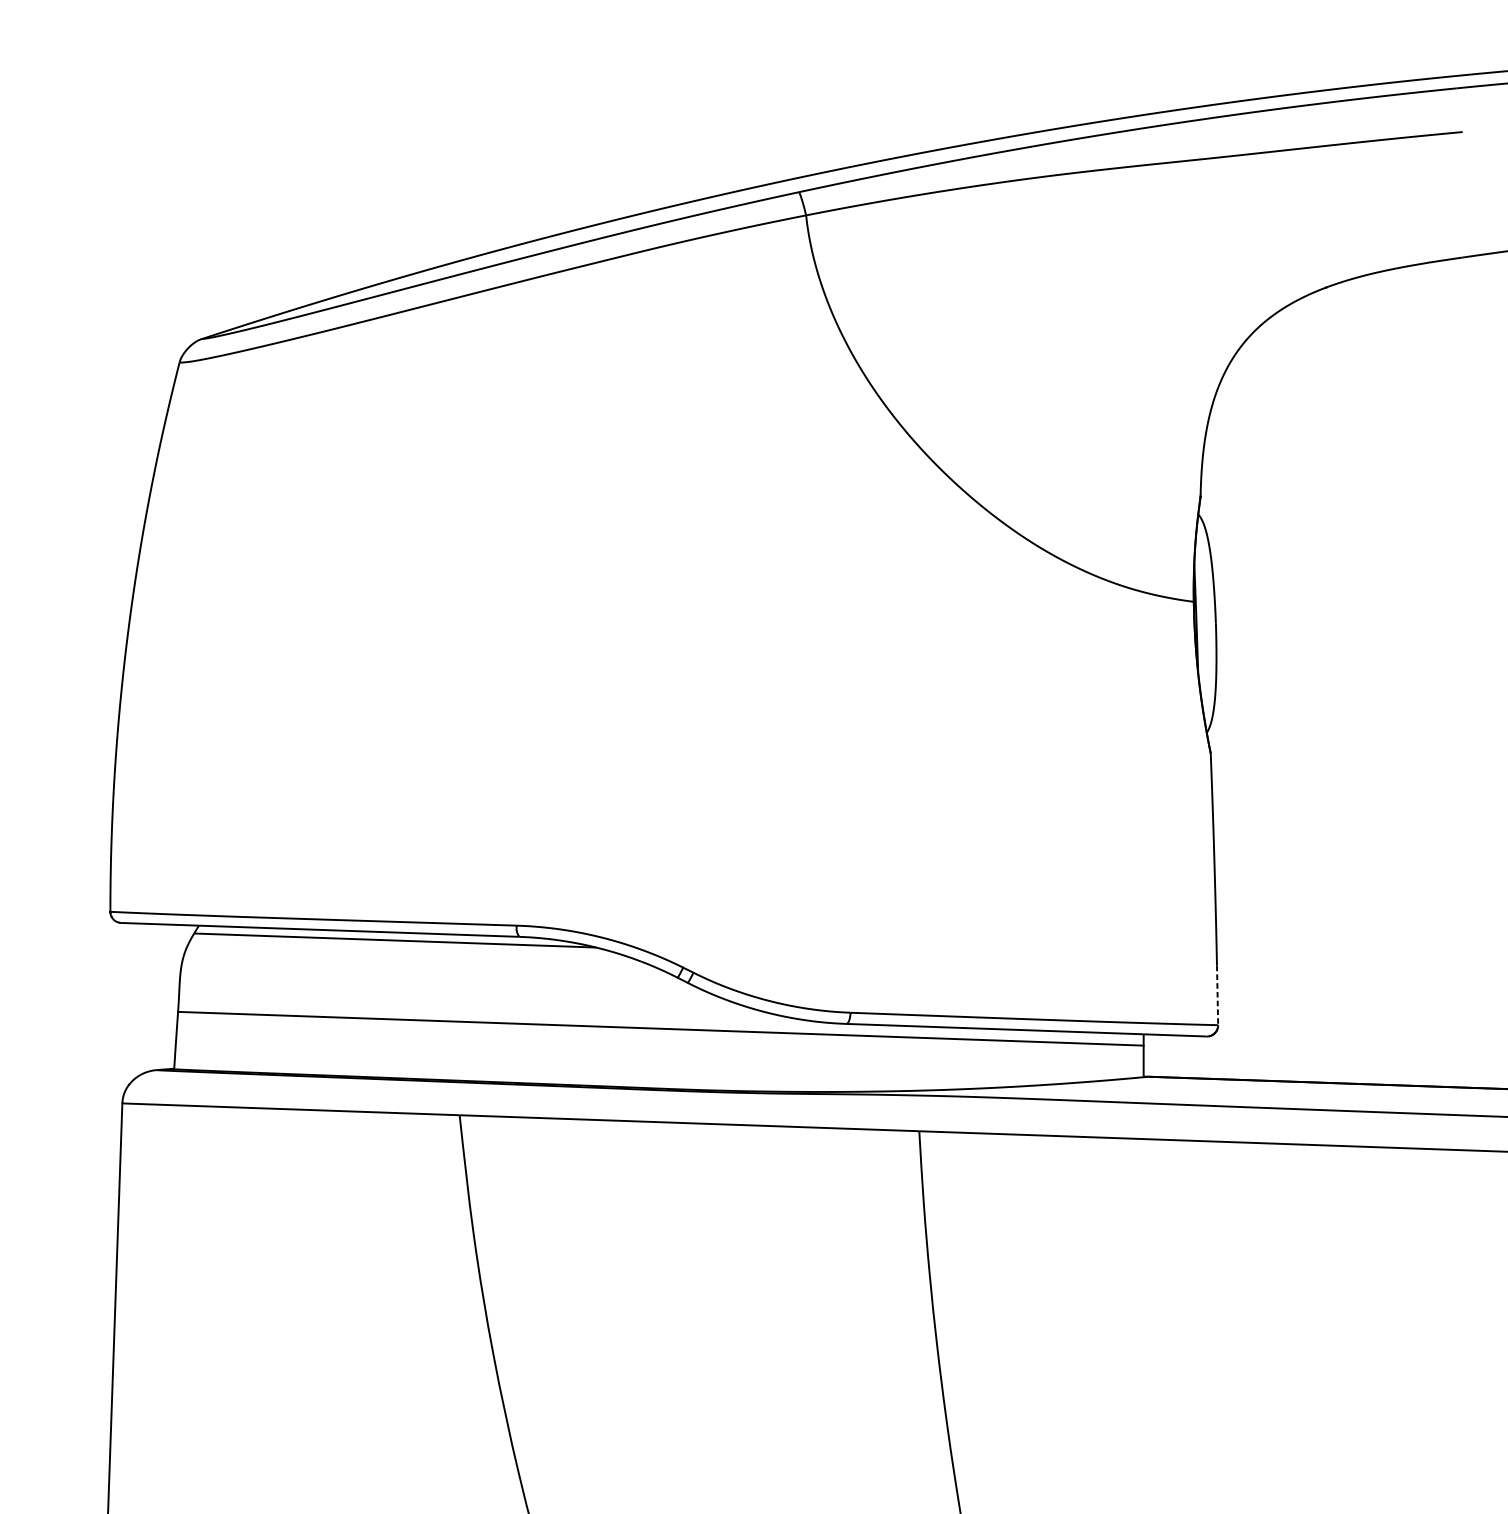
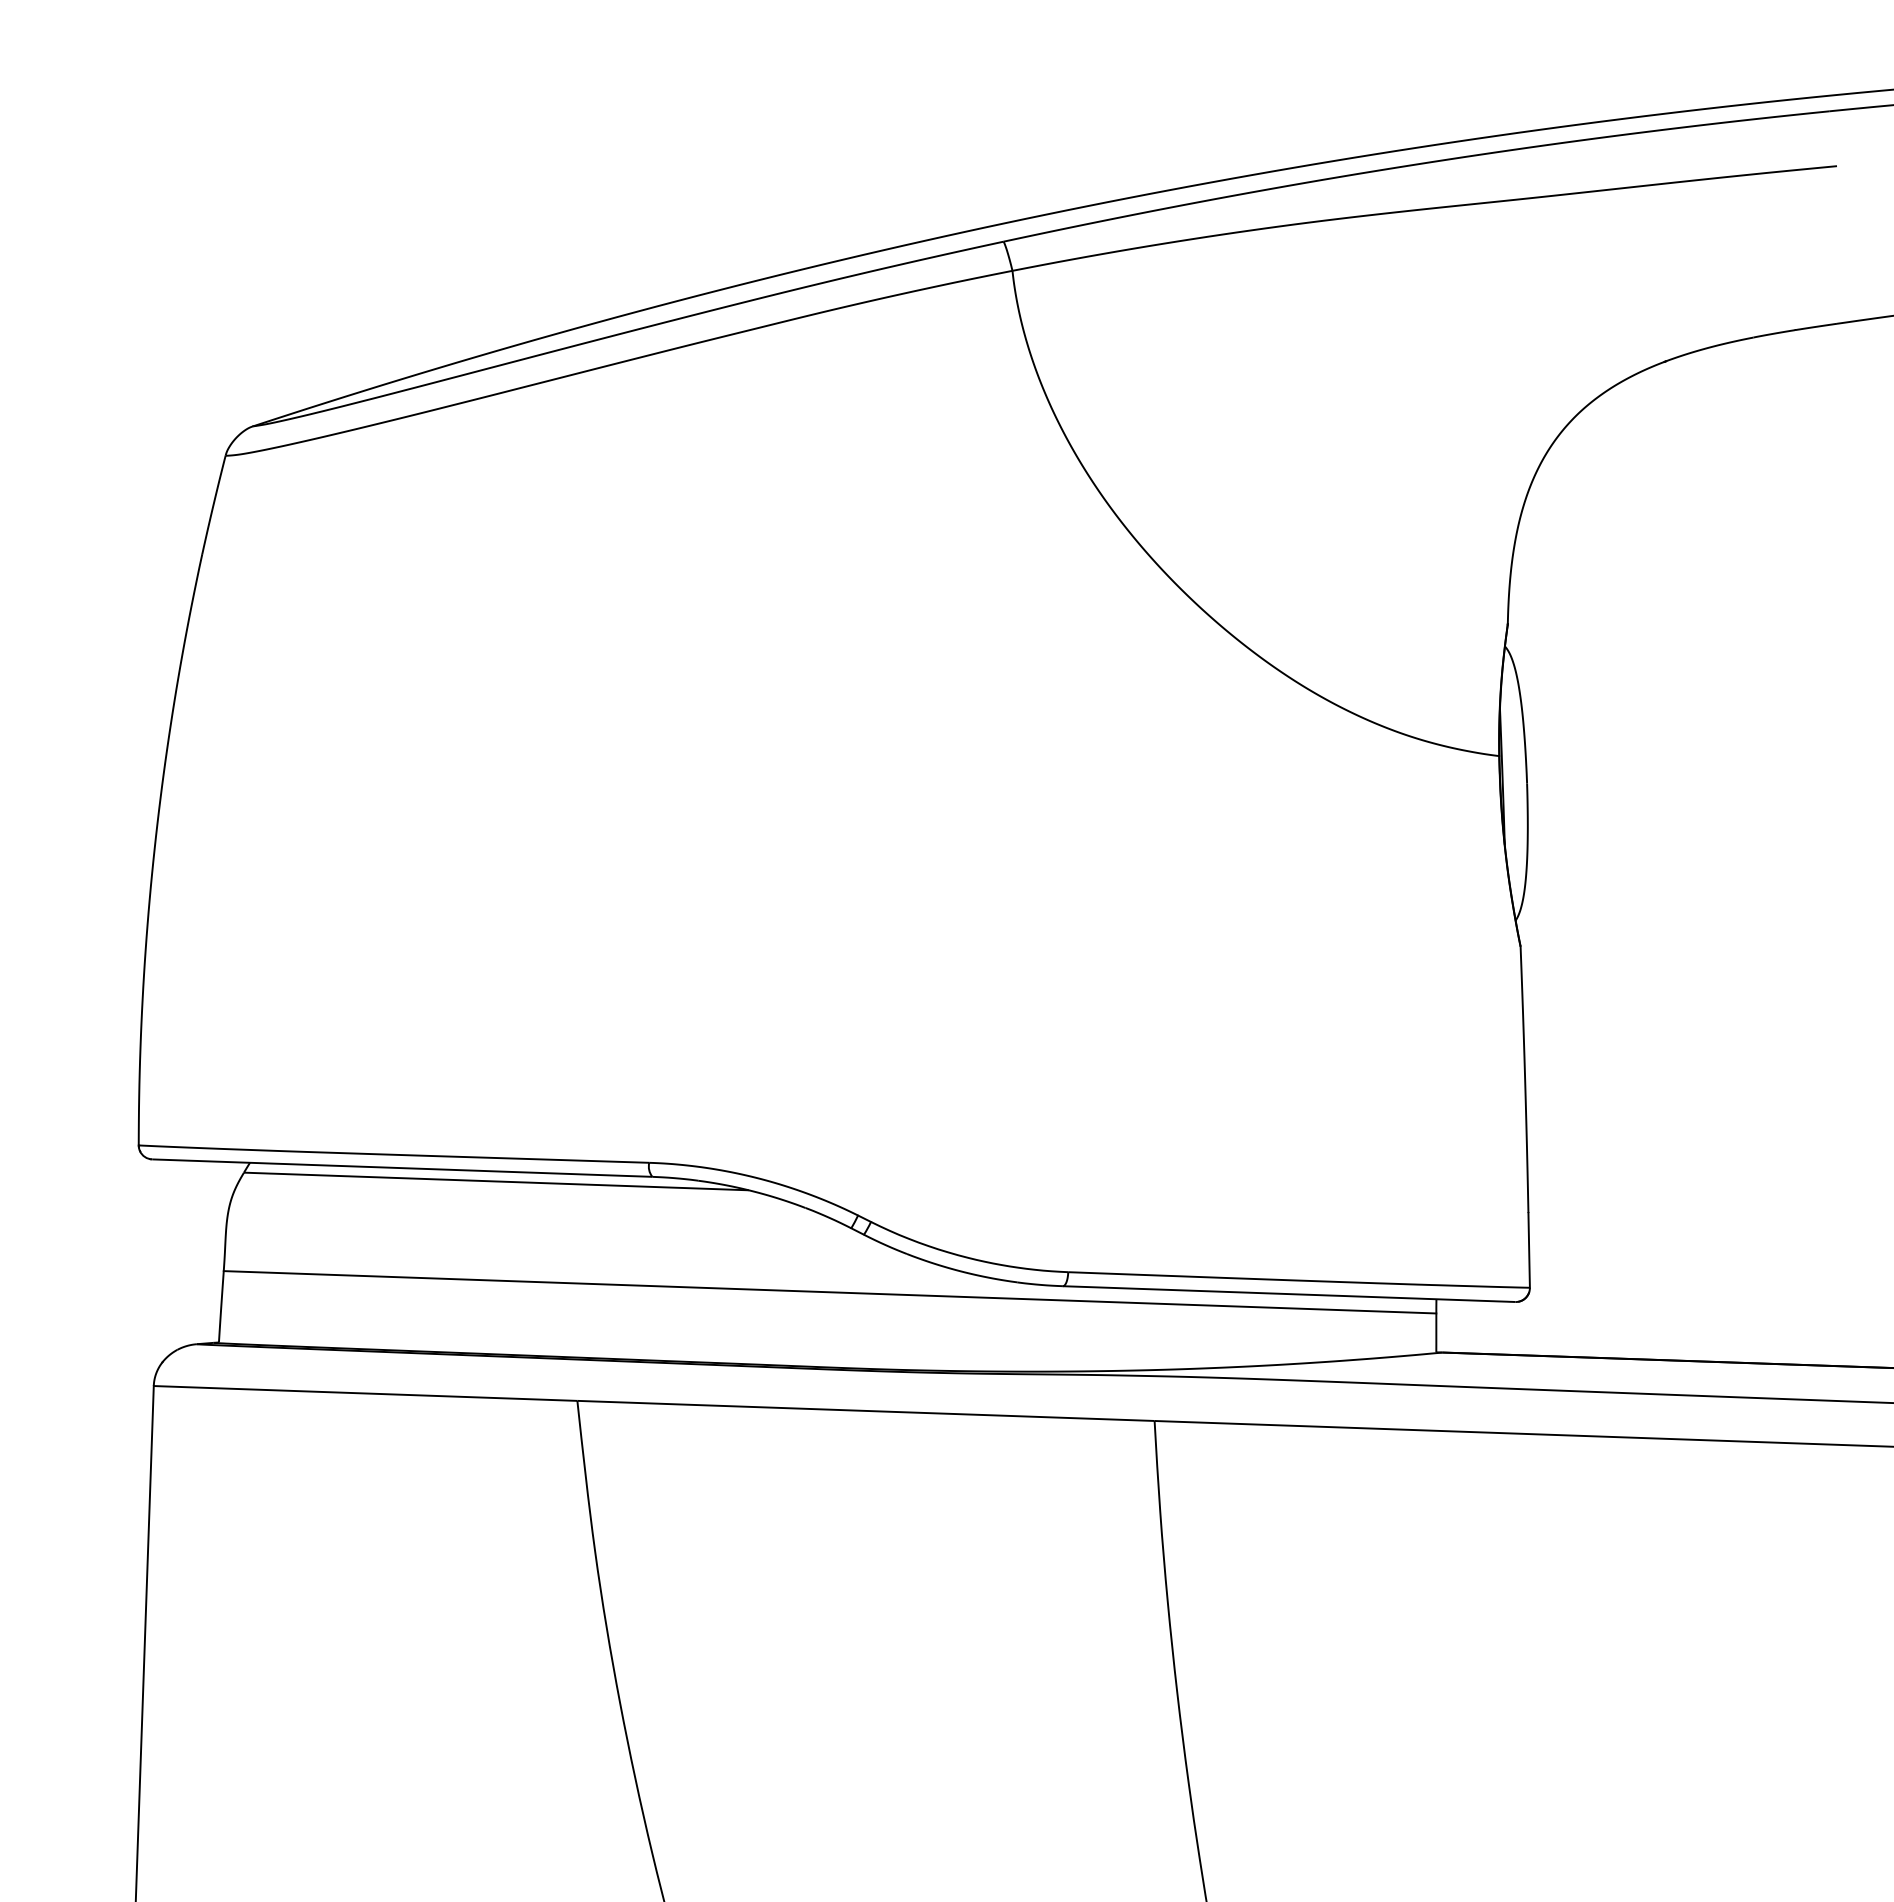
line: (1217, 995) -> (1529, 1250), dashed -> solid

